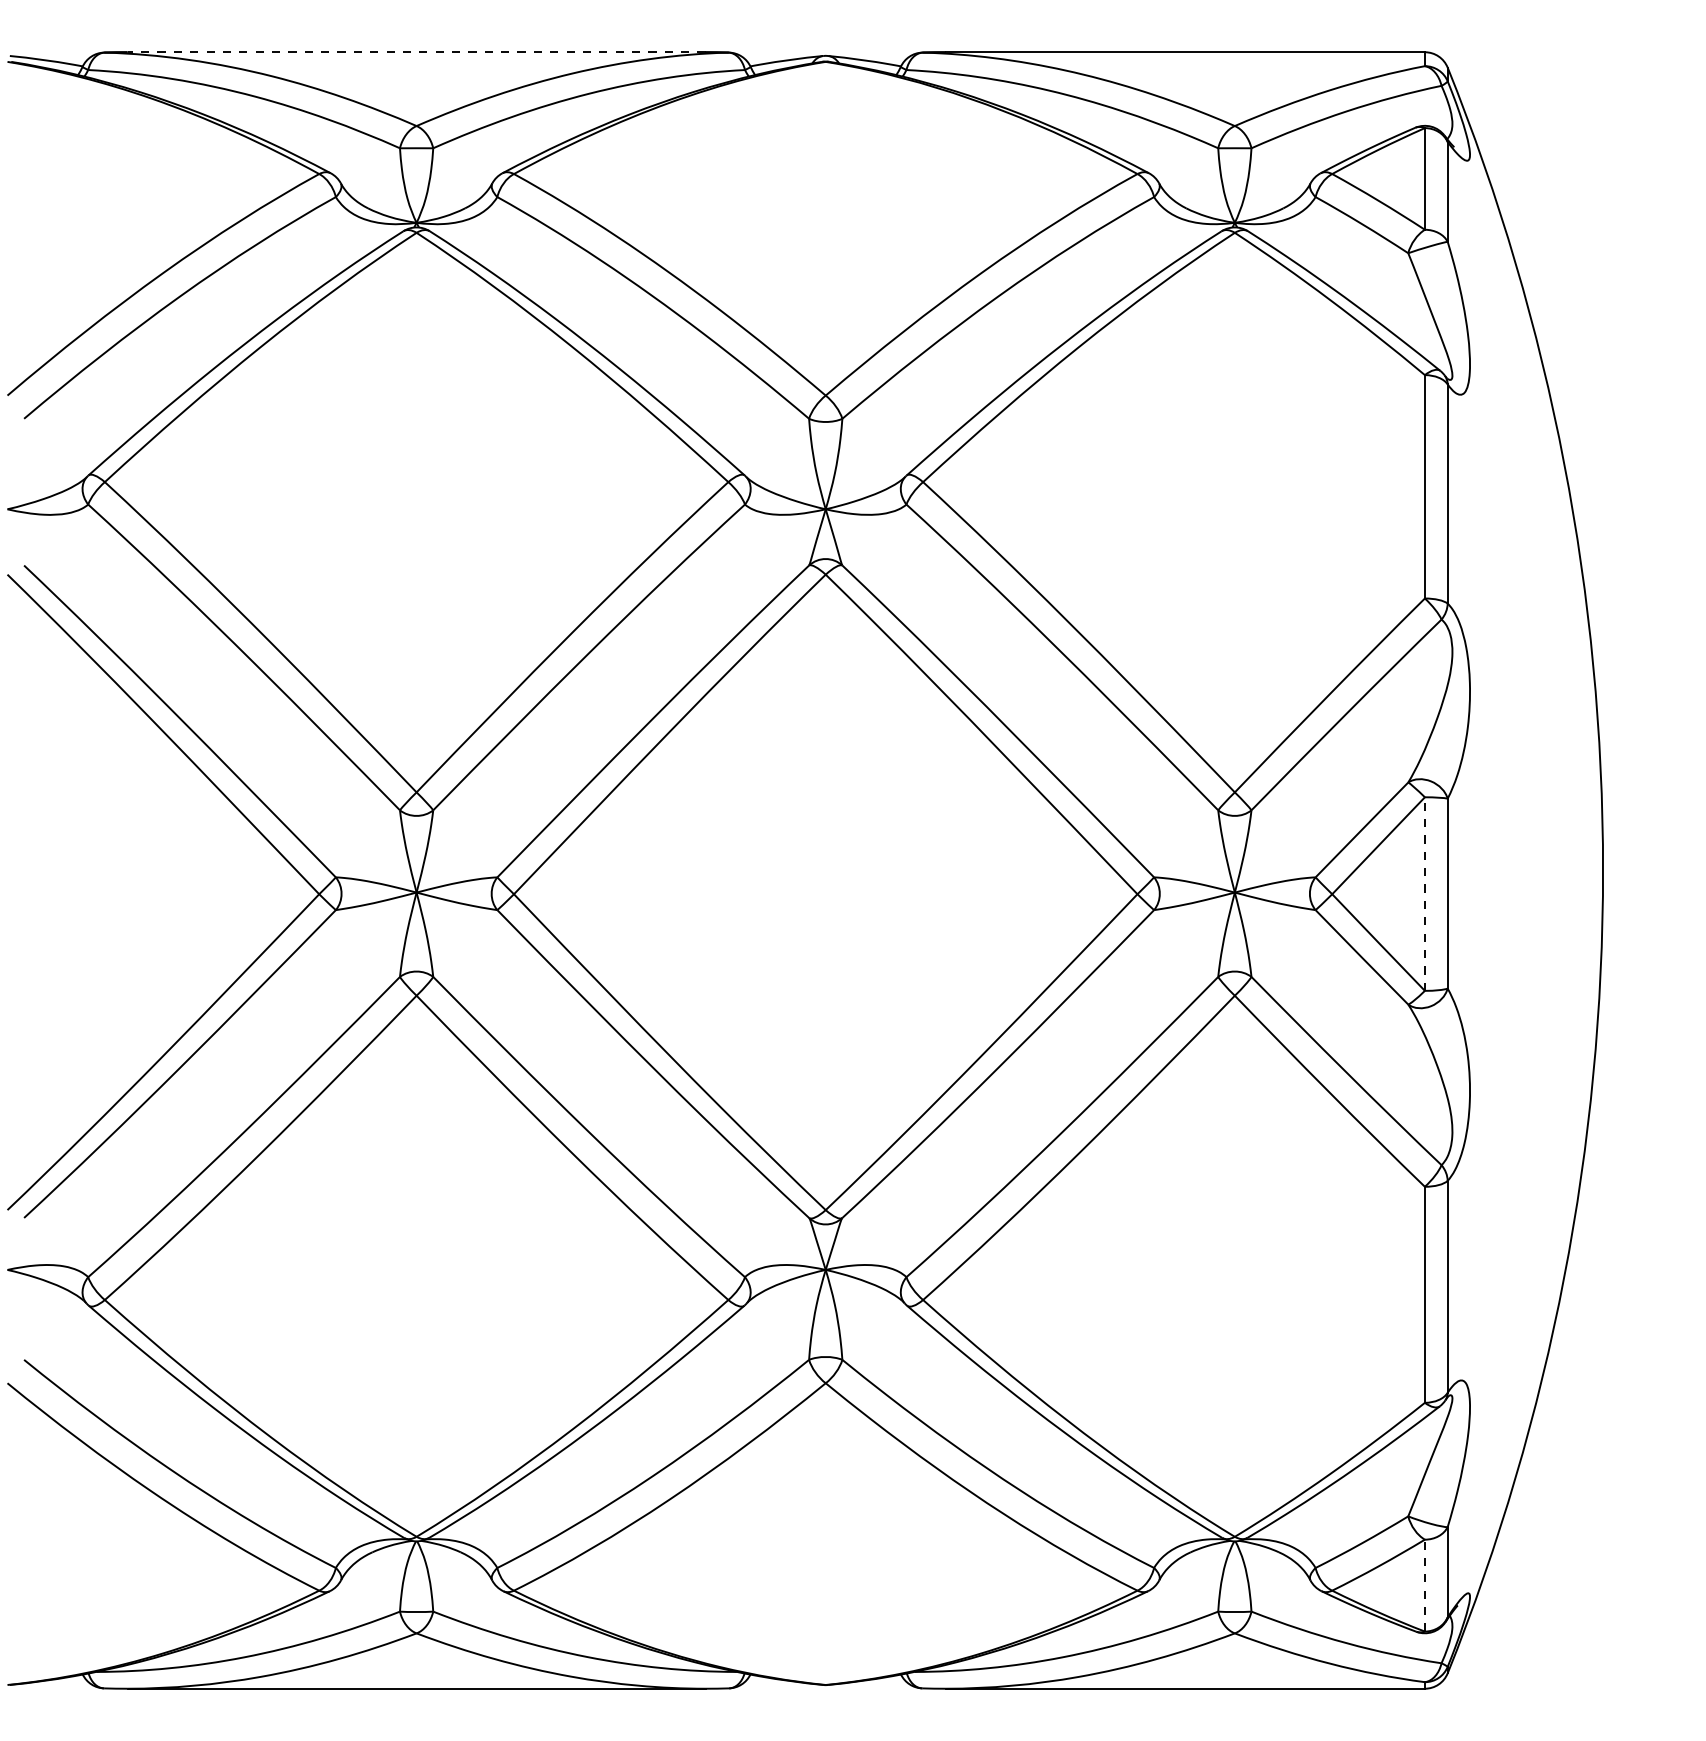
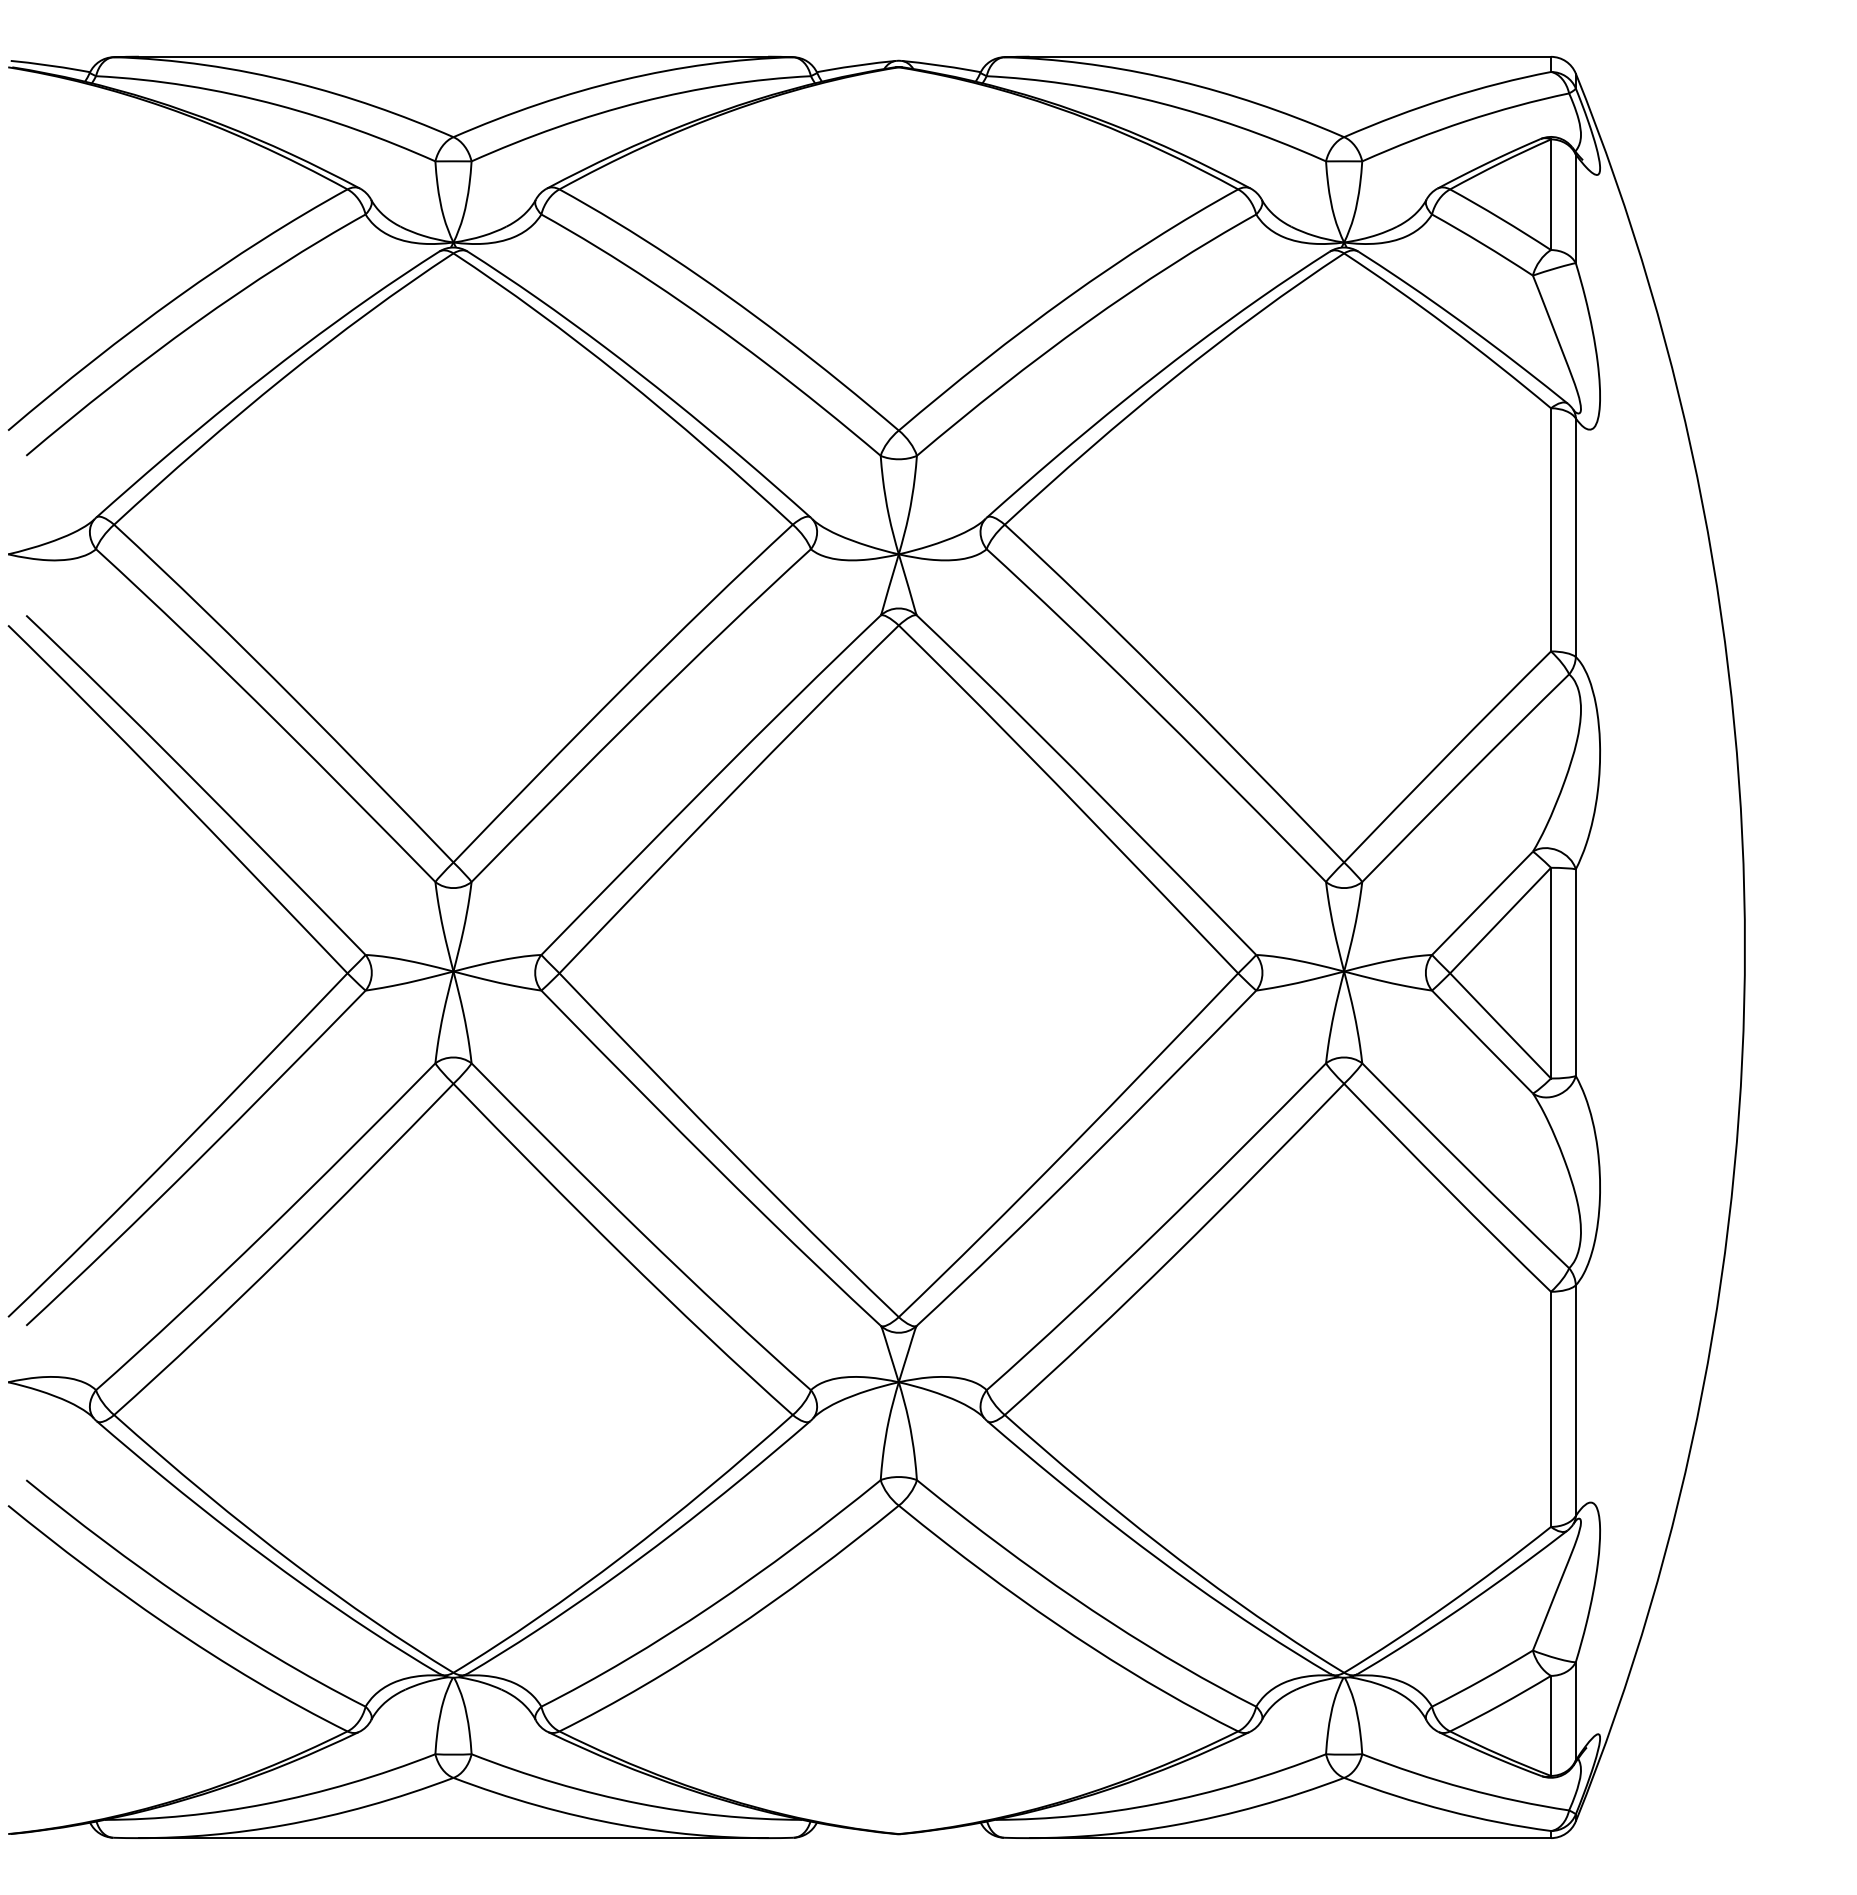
line: (416, 51) -> (453, 56), dashed -> solid
line: (1425, 893) -> (1551, 972), dashed -> solid
line: (1425, 1585) -> (1551, 1725), dashed -> solid

